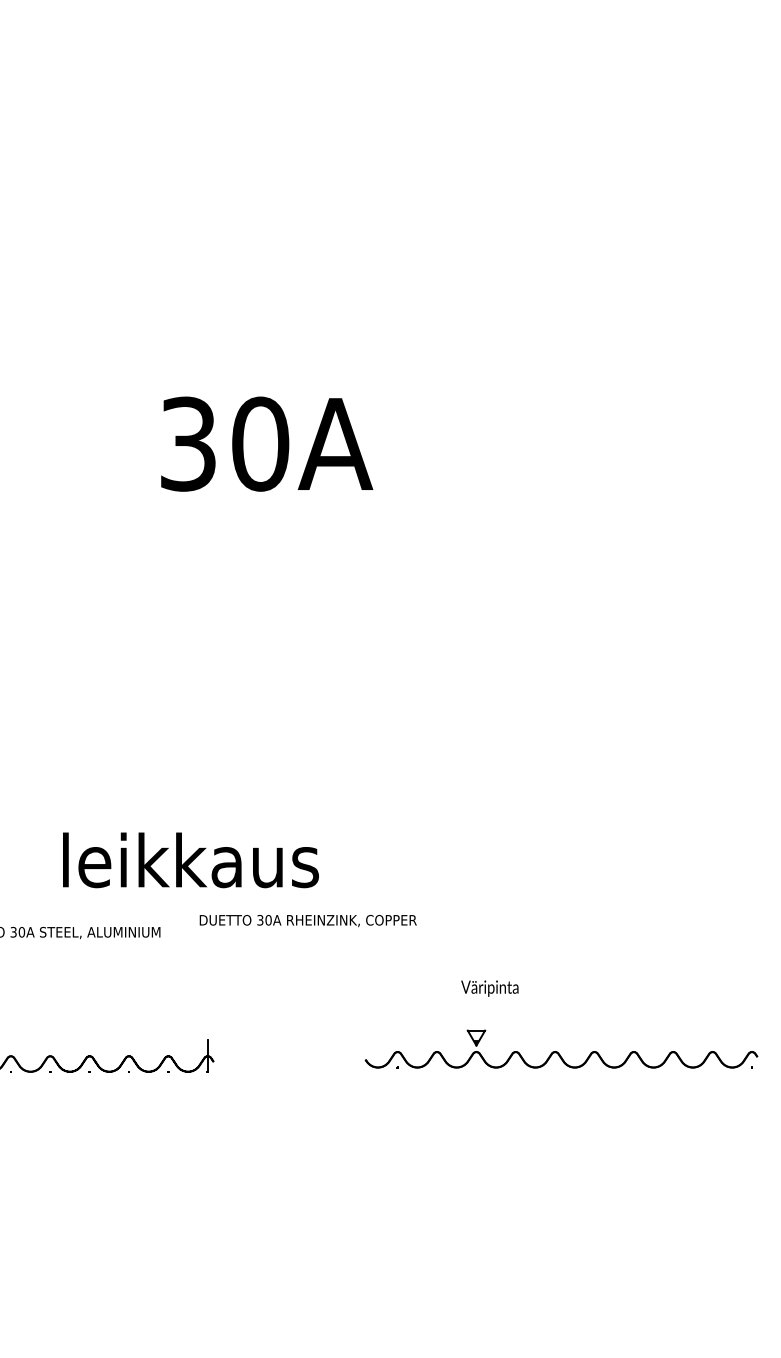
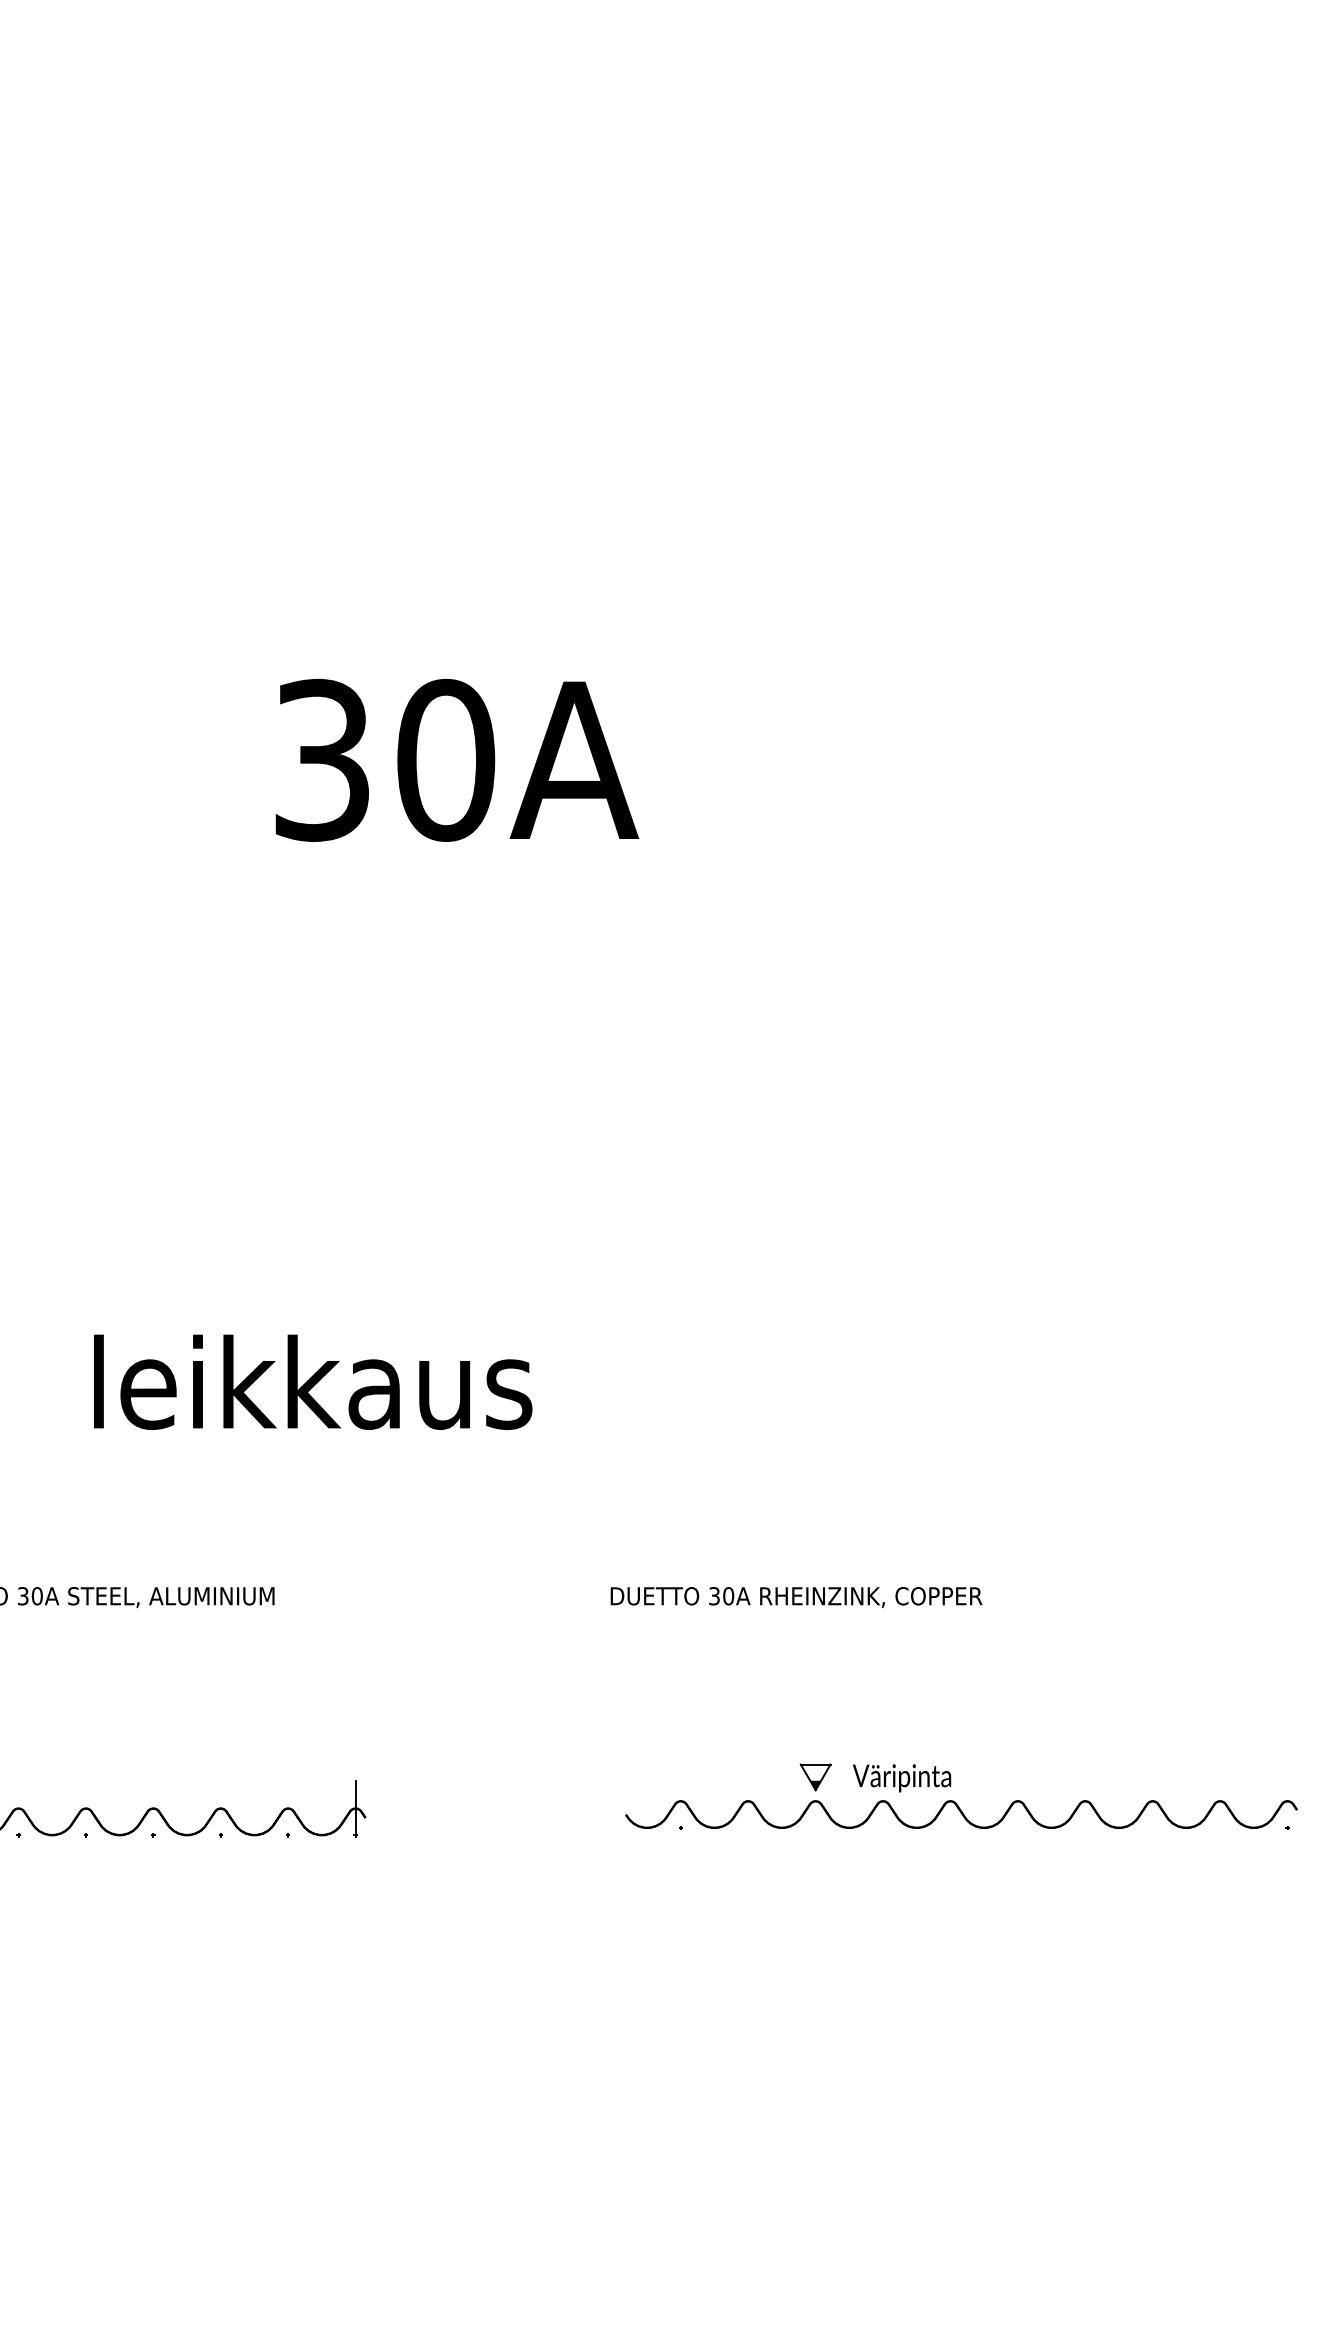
text: (190, 860) -> (312, 1382), moved
text: (307, 921) -> (795, 1598), moved
text: (489, 988) -> (901, 1778), moved

